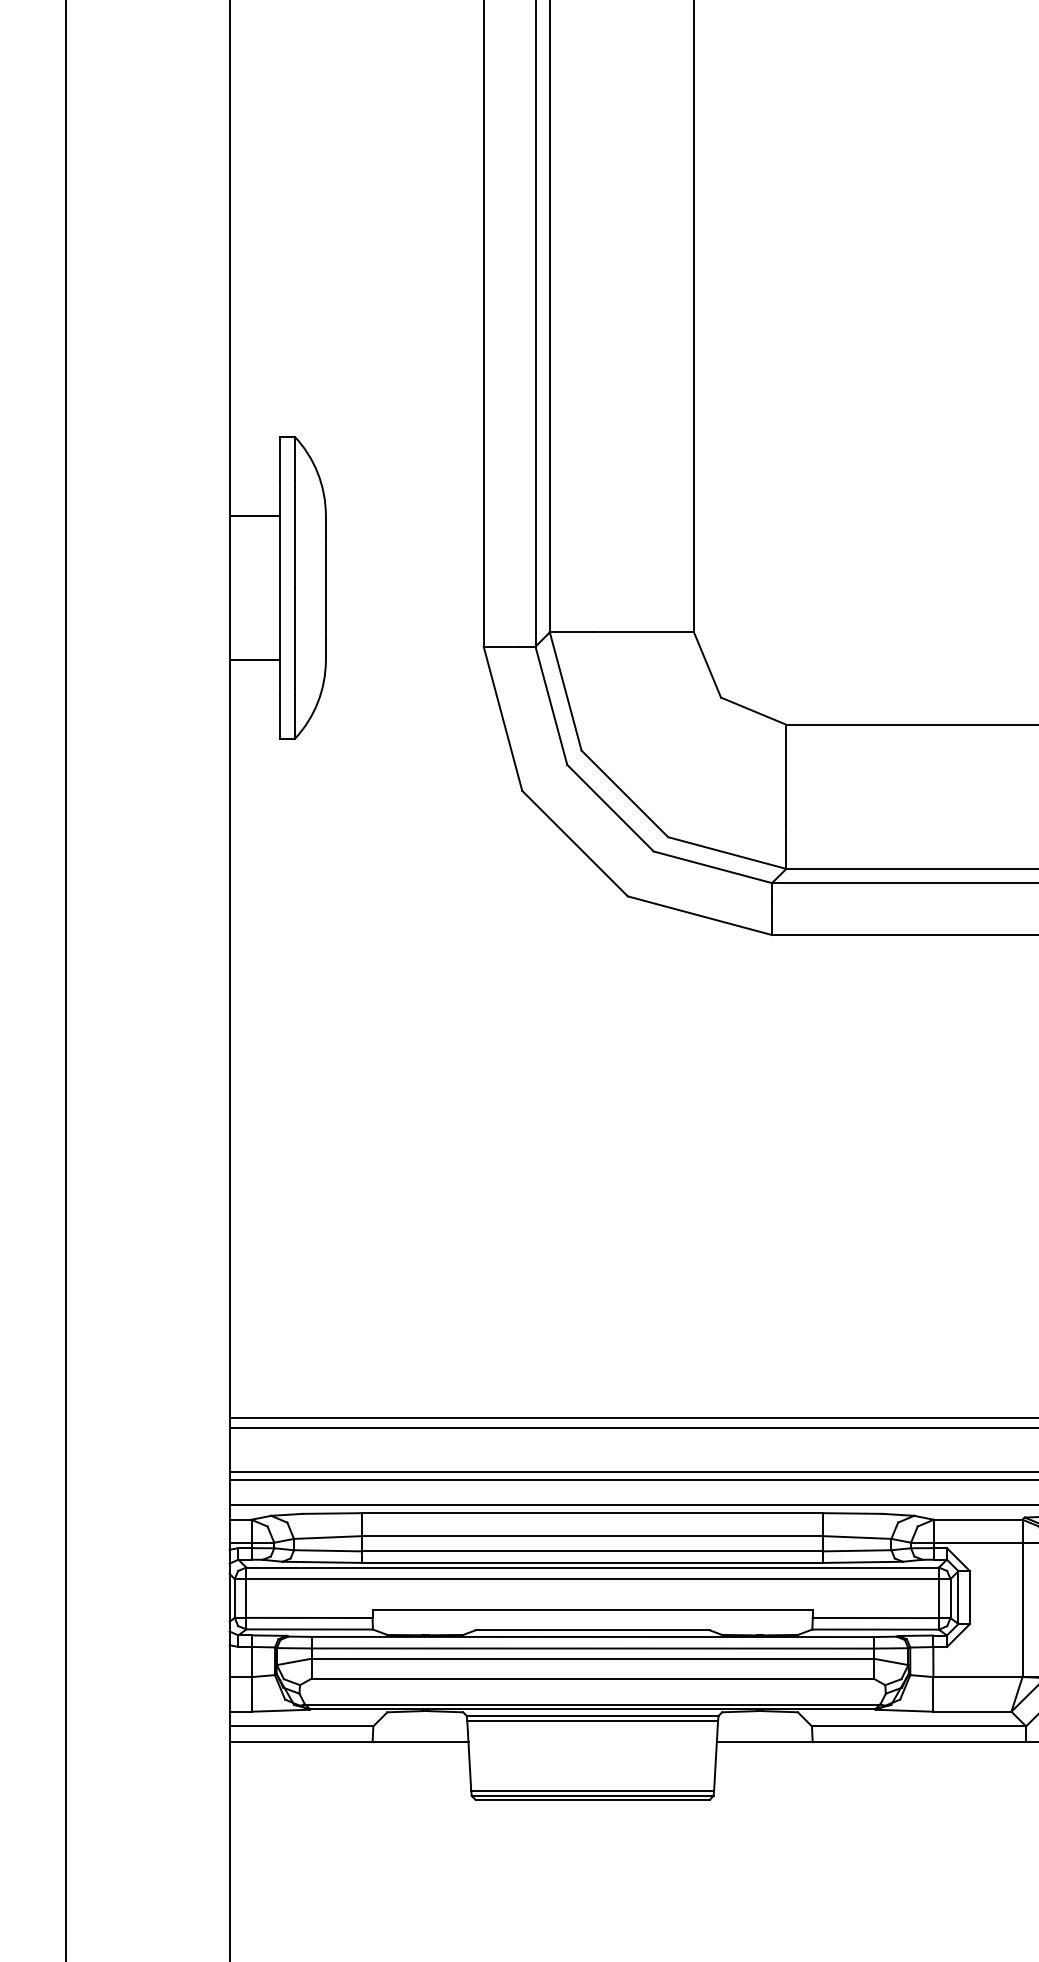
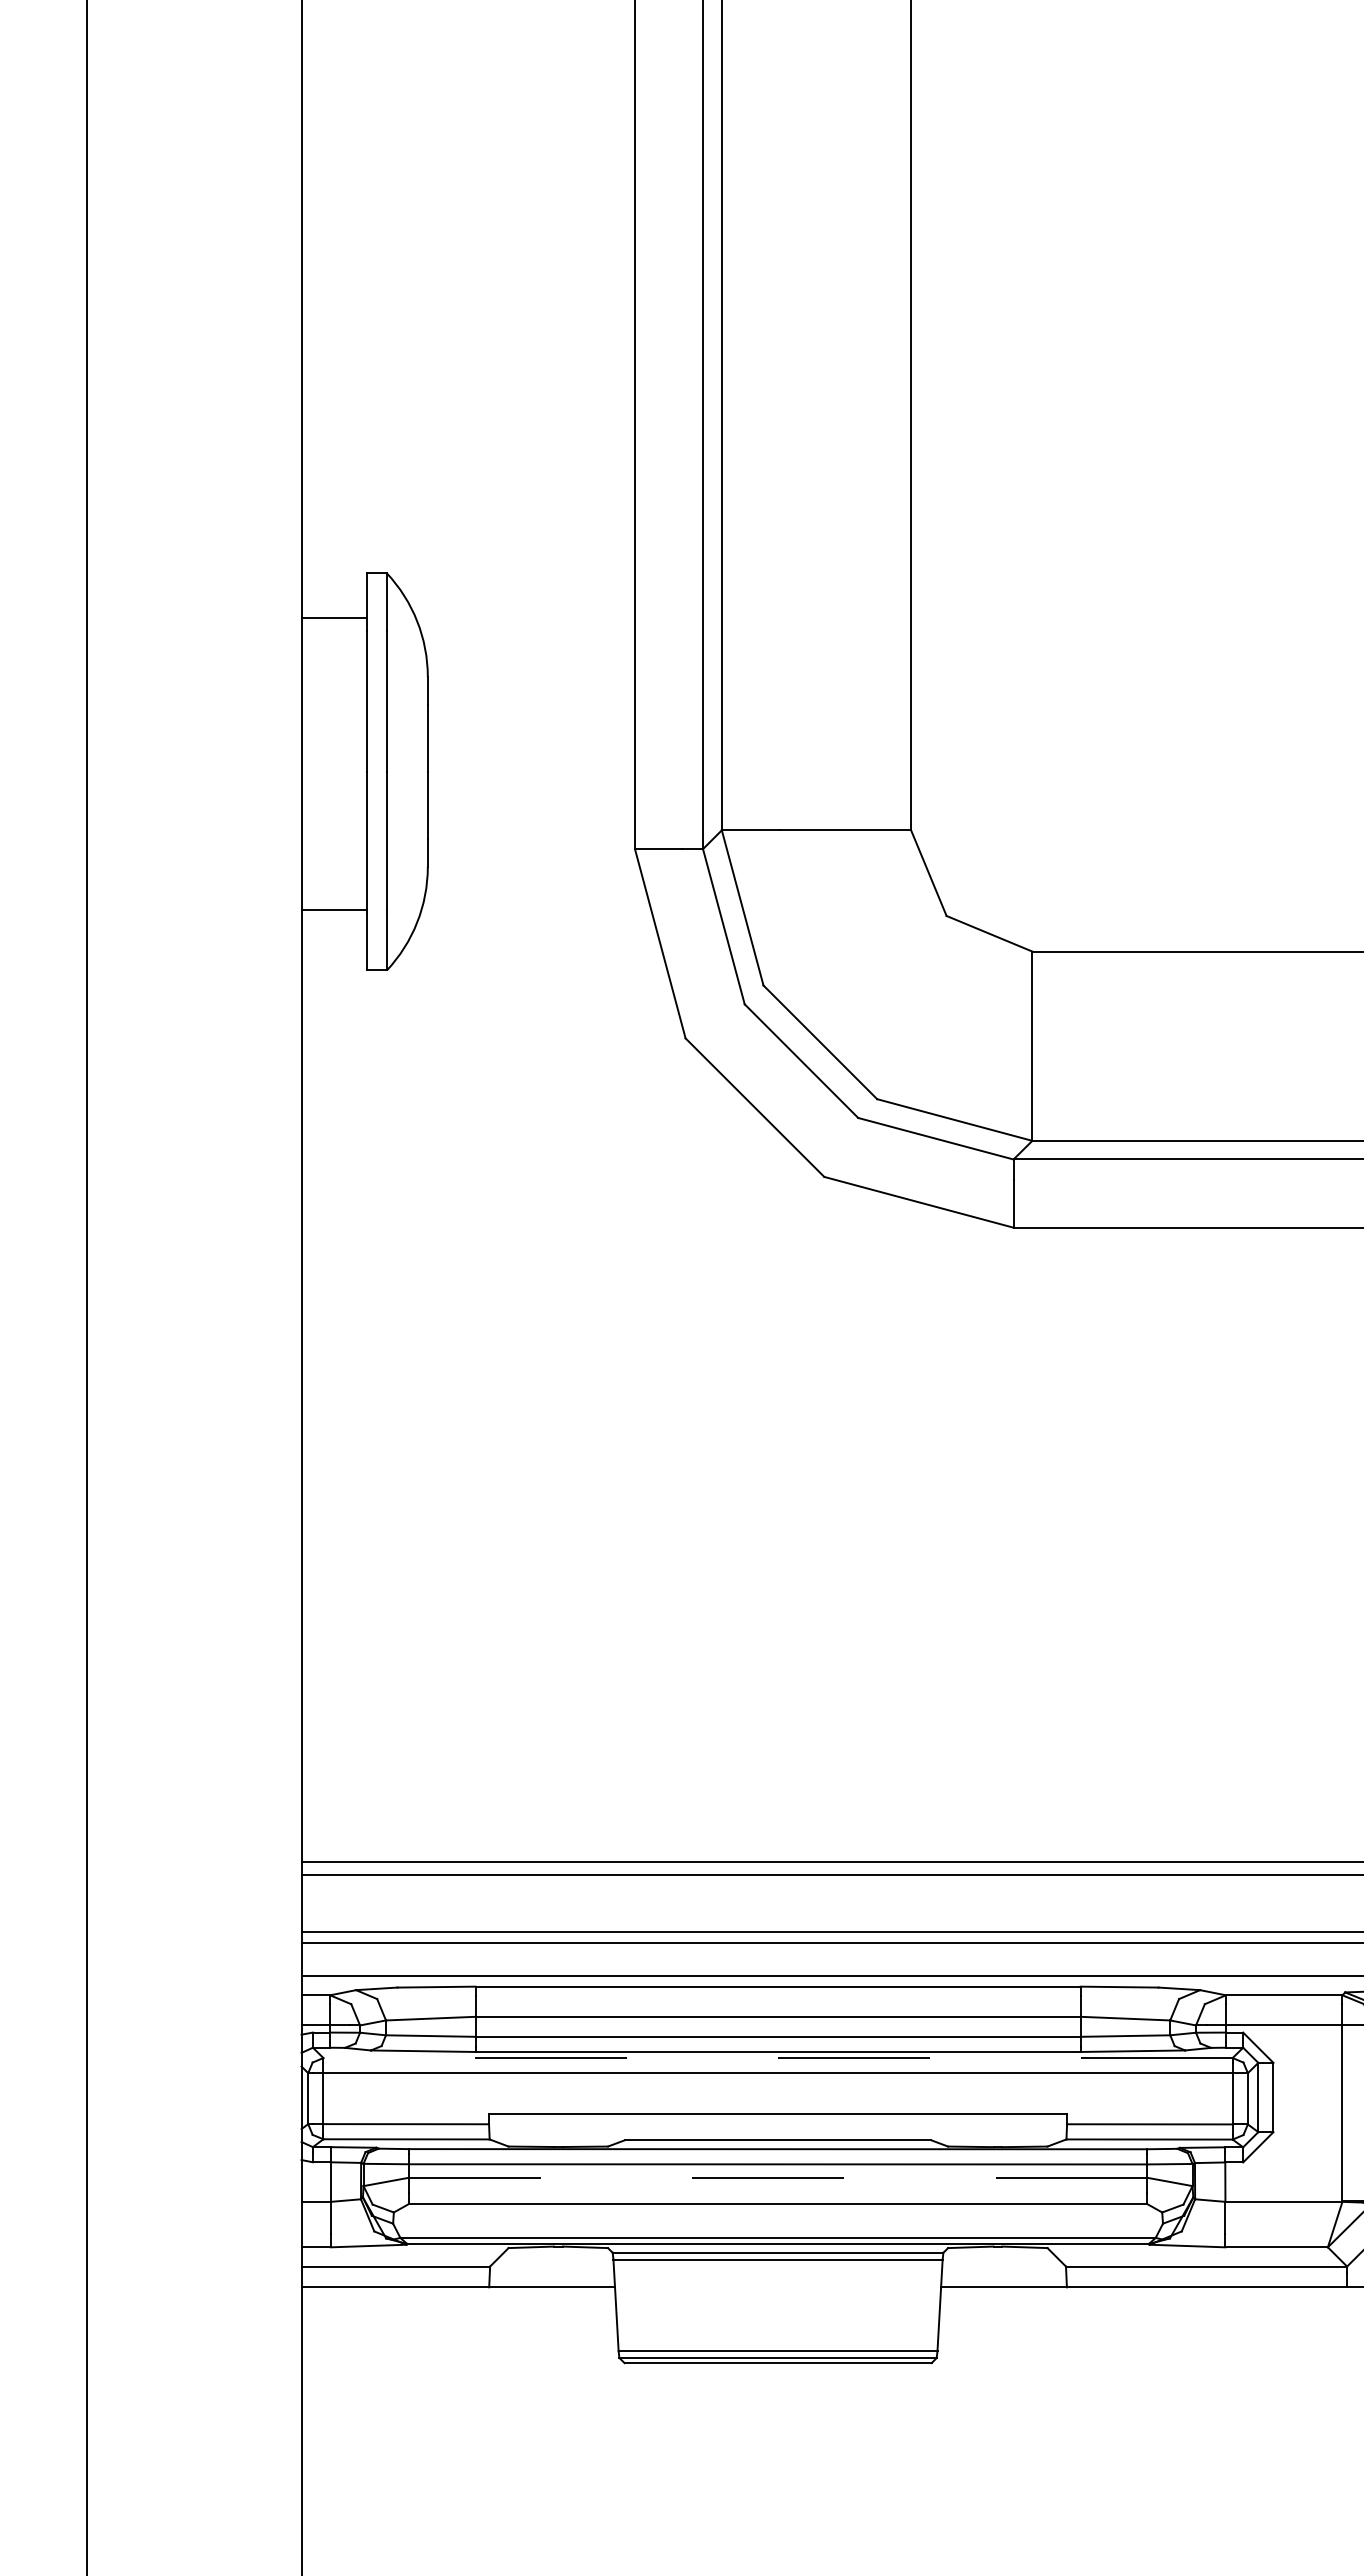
line: (254, 515) -> (334, 618), moved
line: (254, 659) -> (334, 909), moved
line: (593, 1567) -> (778, 2058), solid -> dashed
line: (592, 1658) -> (777, 2177), solid -> dashed

